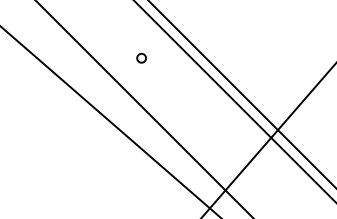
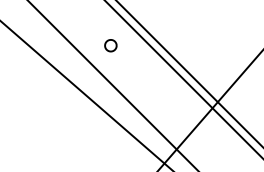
part: (141, 57) -> (110, 45), size x1.67

